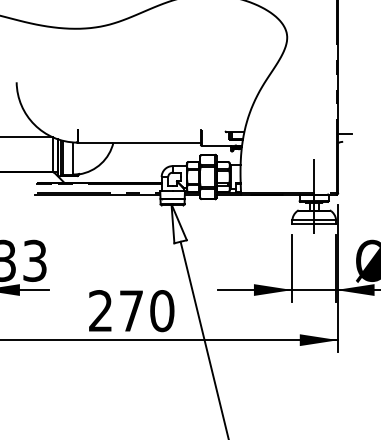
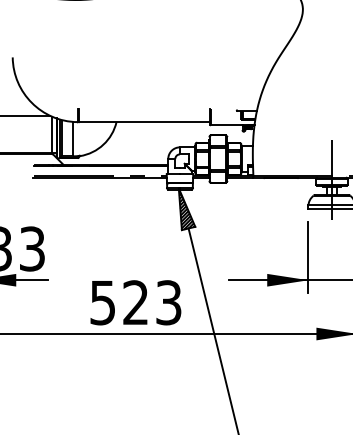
hatch: (178, 223) -> (186, 208), added
text: (131, 311) -> (135, 303), 270 -> 523

